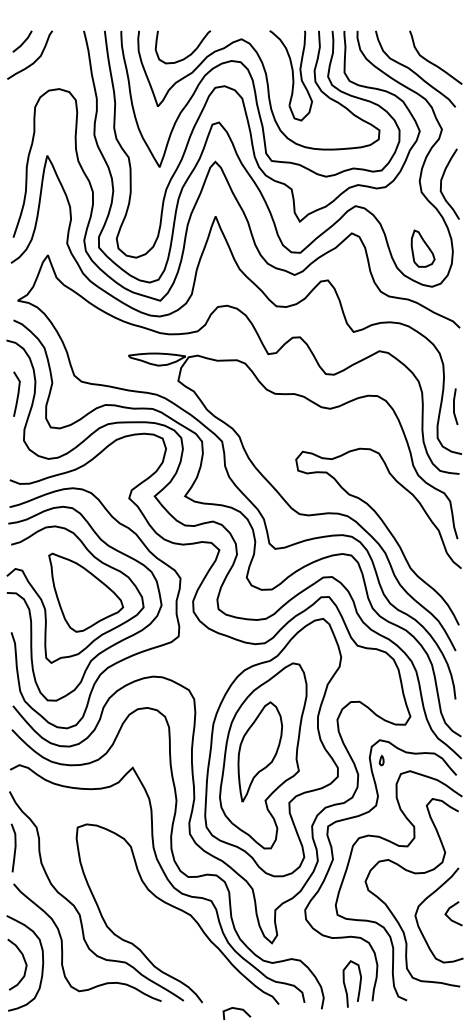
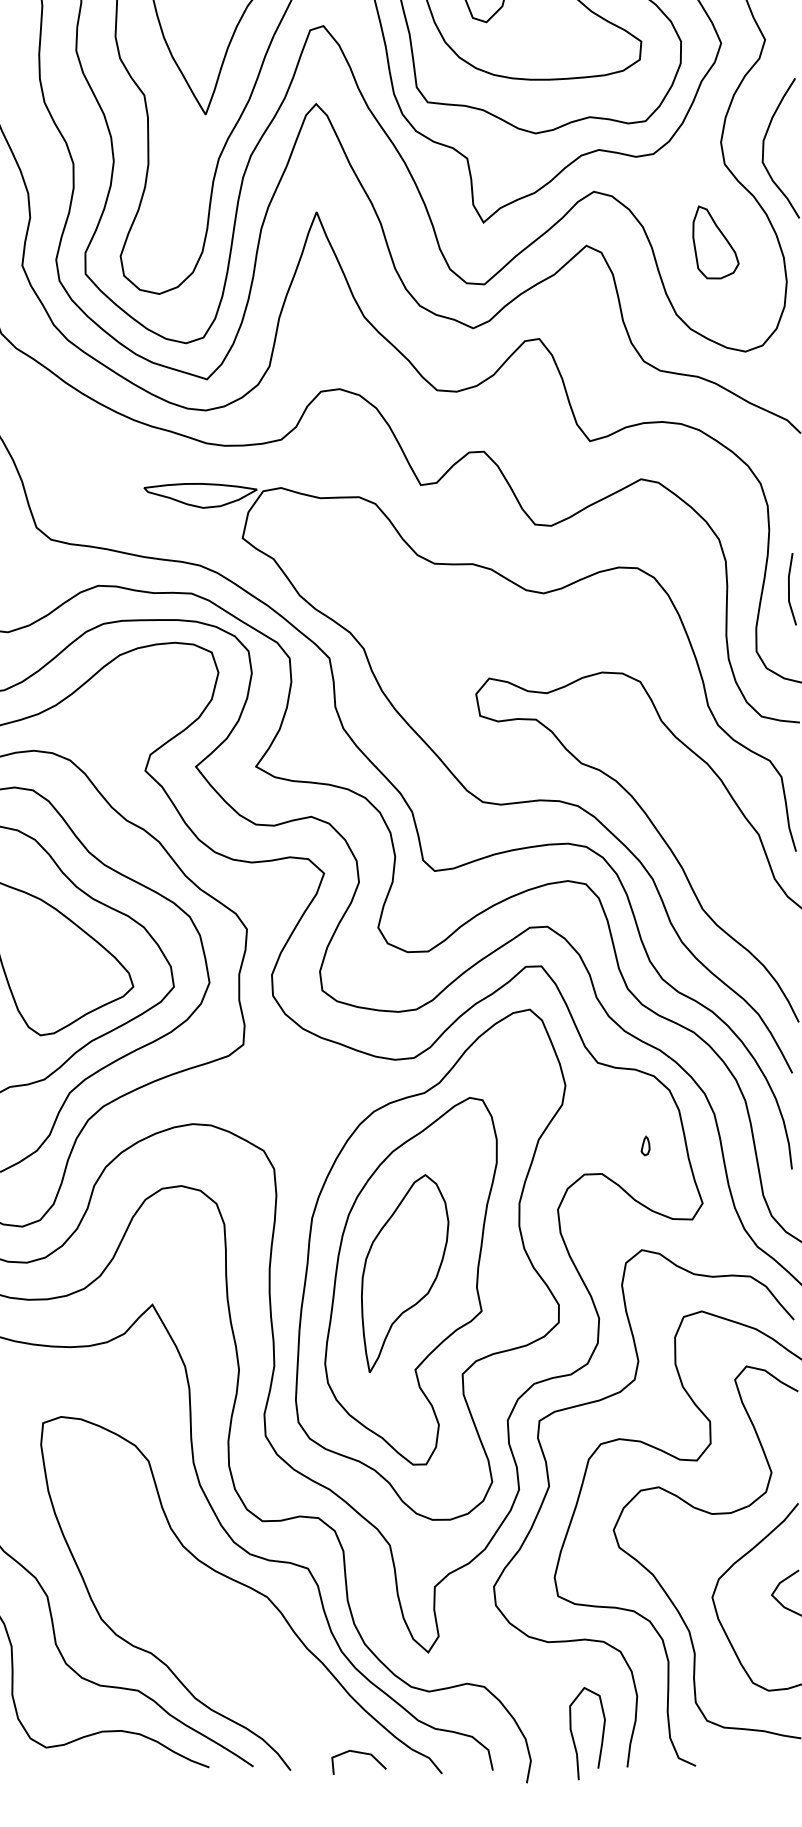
part: (422, 248) -> (714, 242), moved
part: (381, 760) -> (645, 1145), moved
line: (236, 1009) -> (357, 1753), moved

